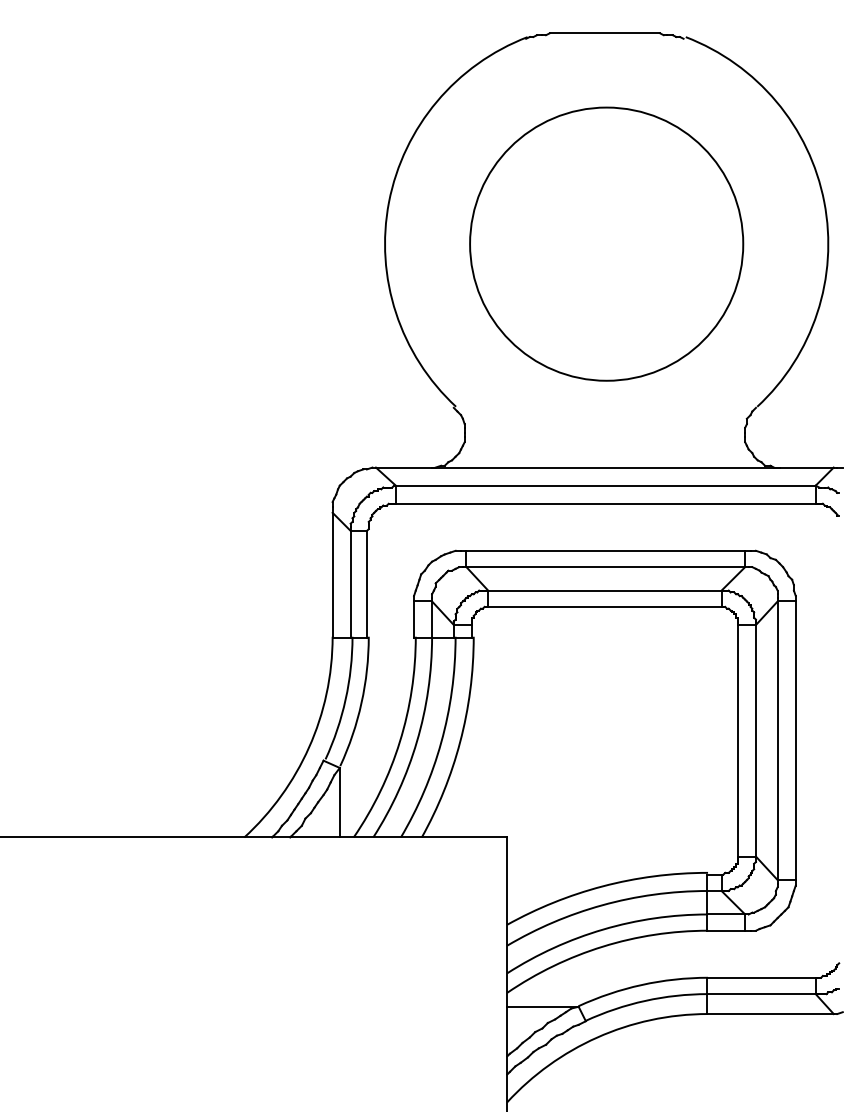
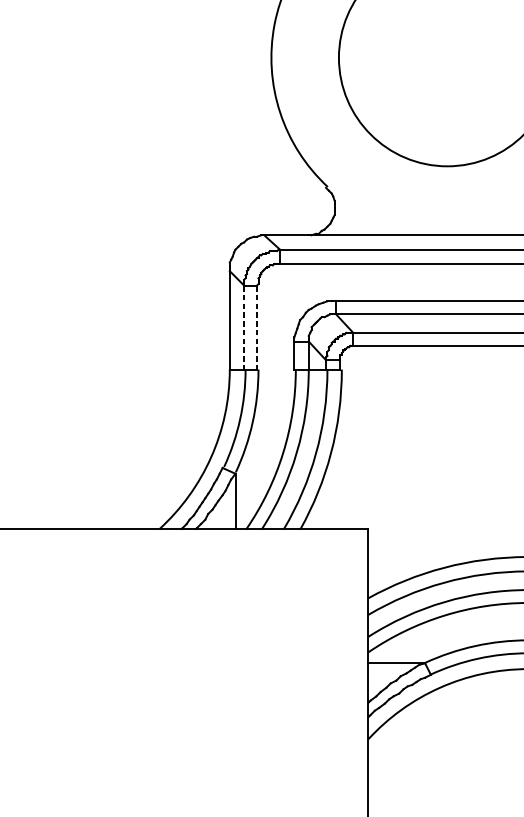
line: (350, 583) -> (243, 327), solid -> dashed
line: (366, 583) -> (256, 327), solid -> dashed

